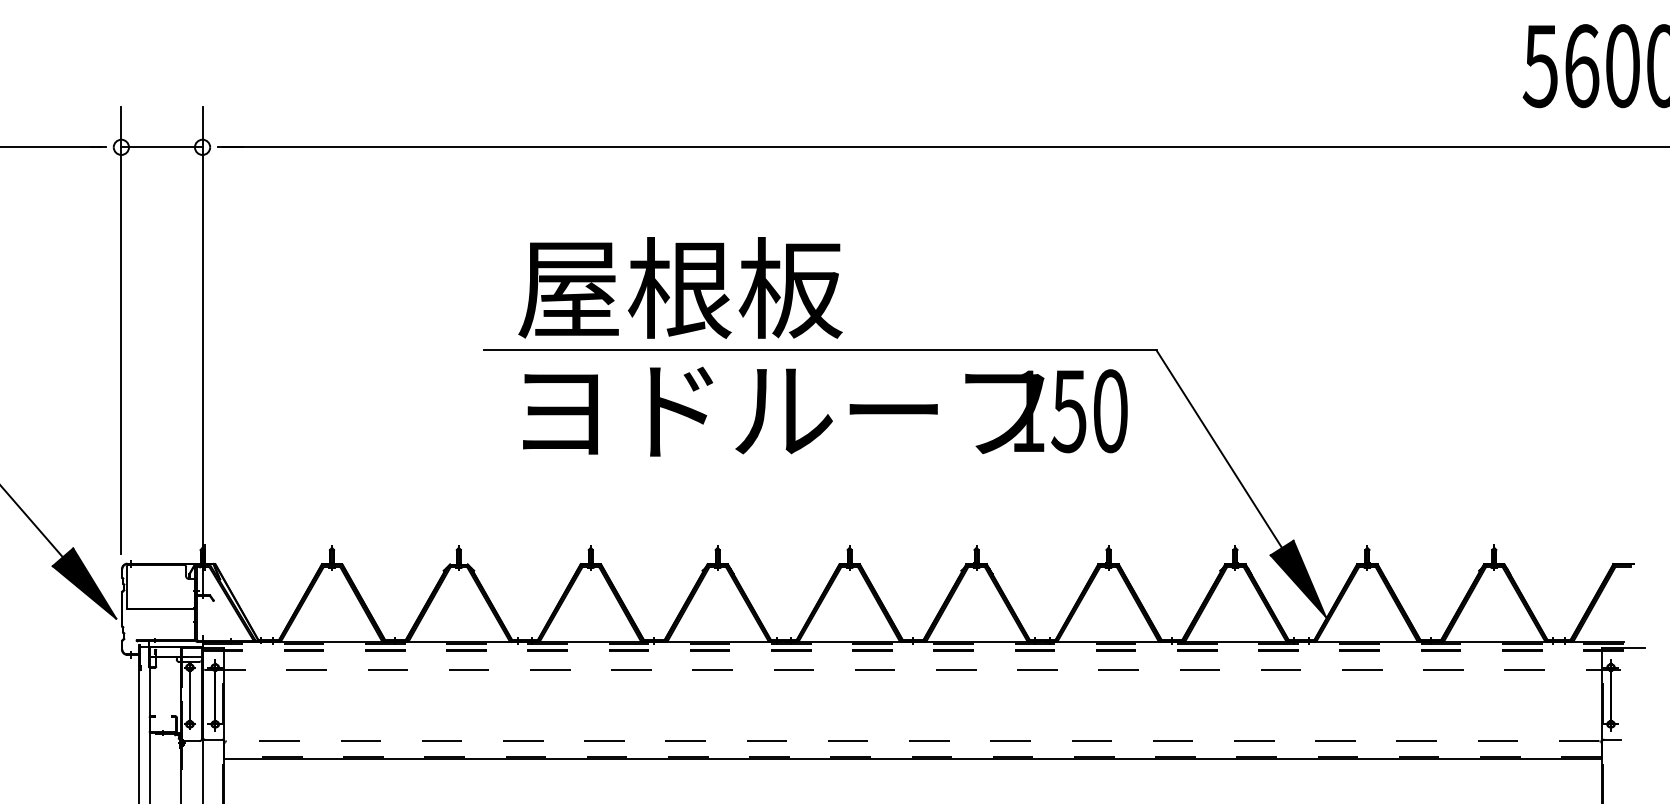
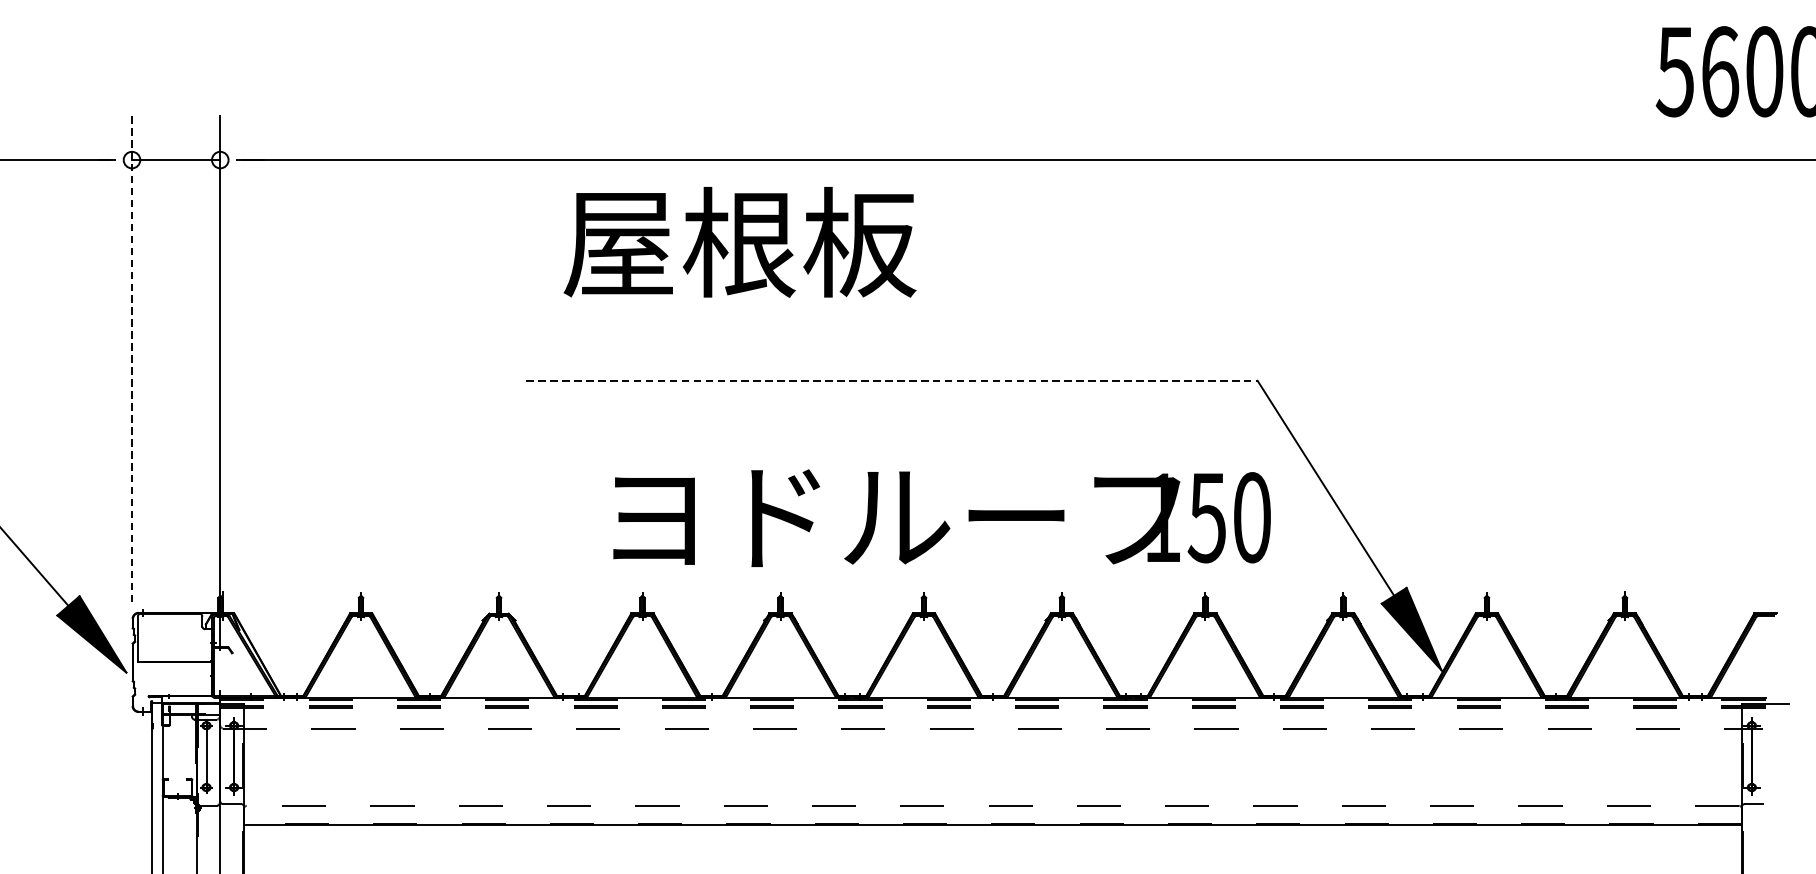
text: (680, 287) -> (739, 241), moved
line: (121, 330) -> (132, 359), solid -> dashed
line: (820, 350) -> (892, 380), solid -> dashed
text: (825, 411) -> (942, 518), moved

